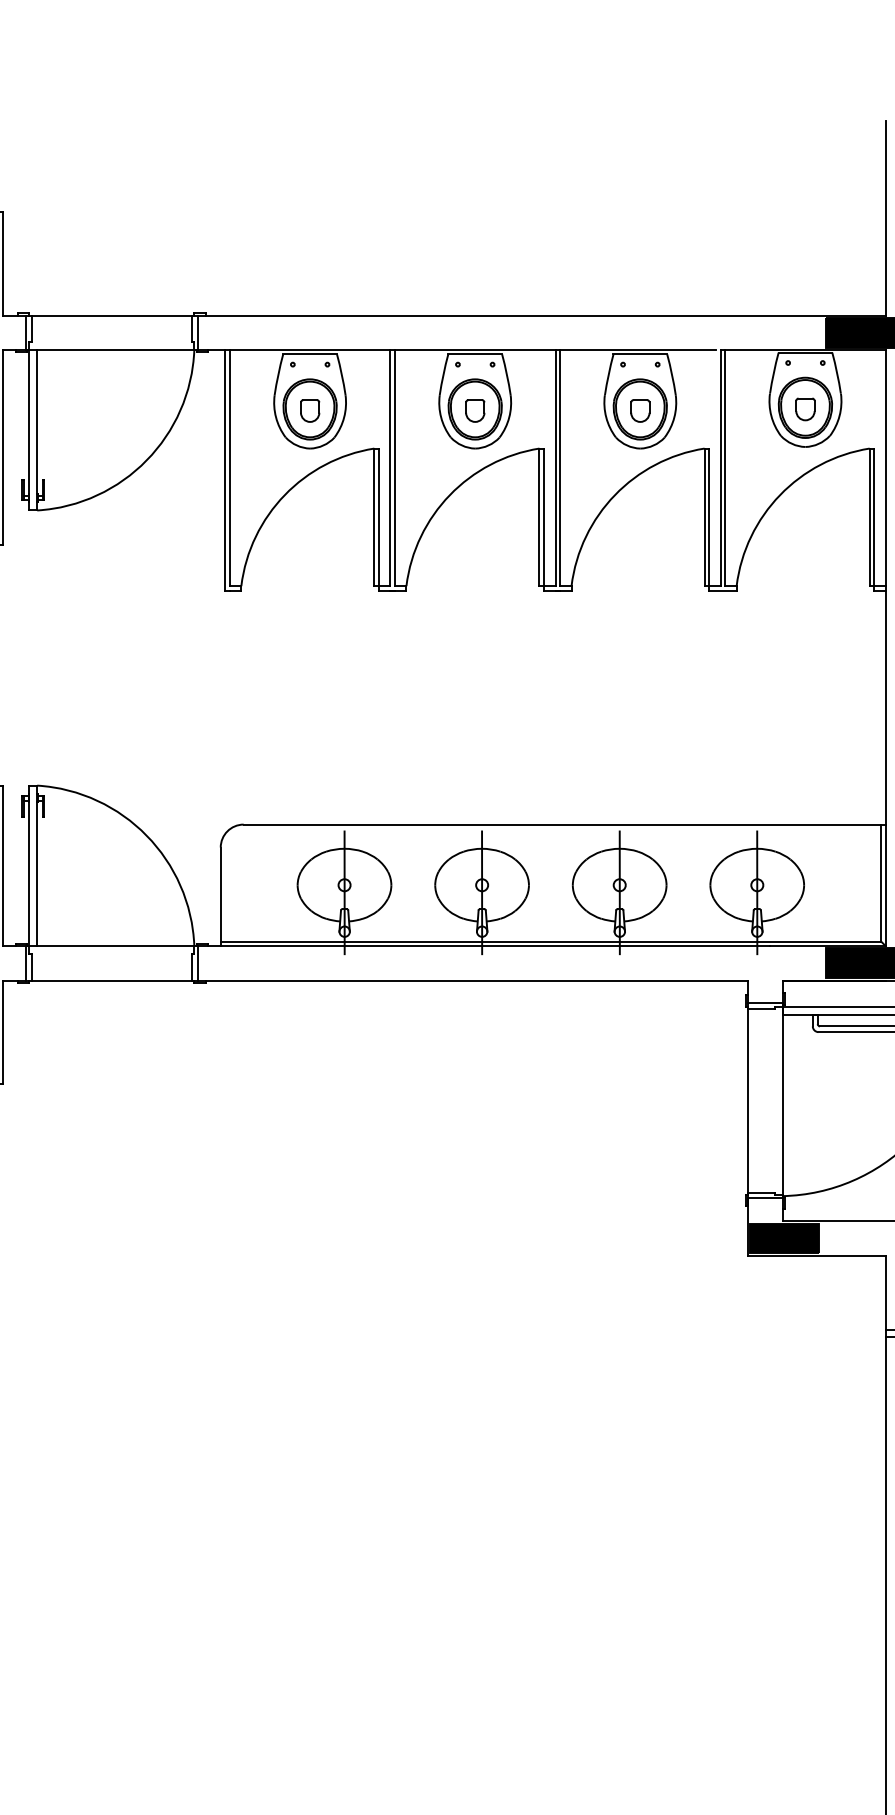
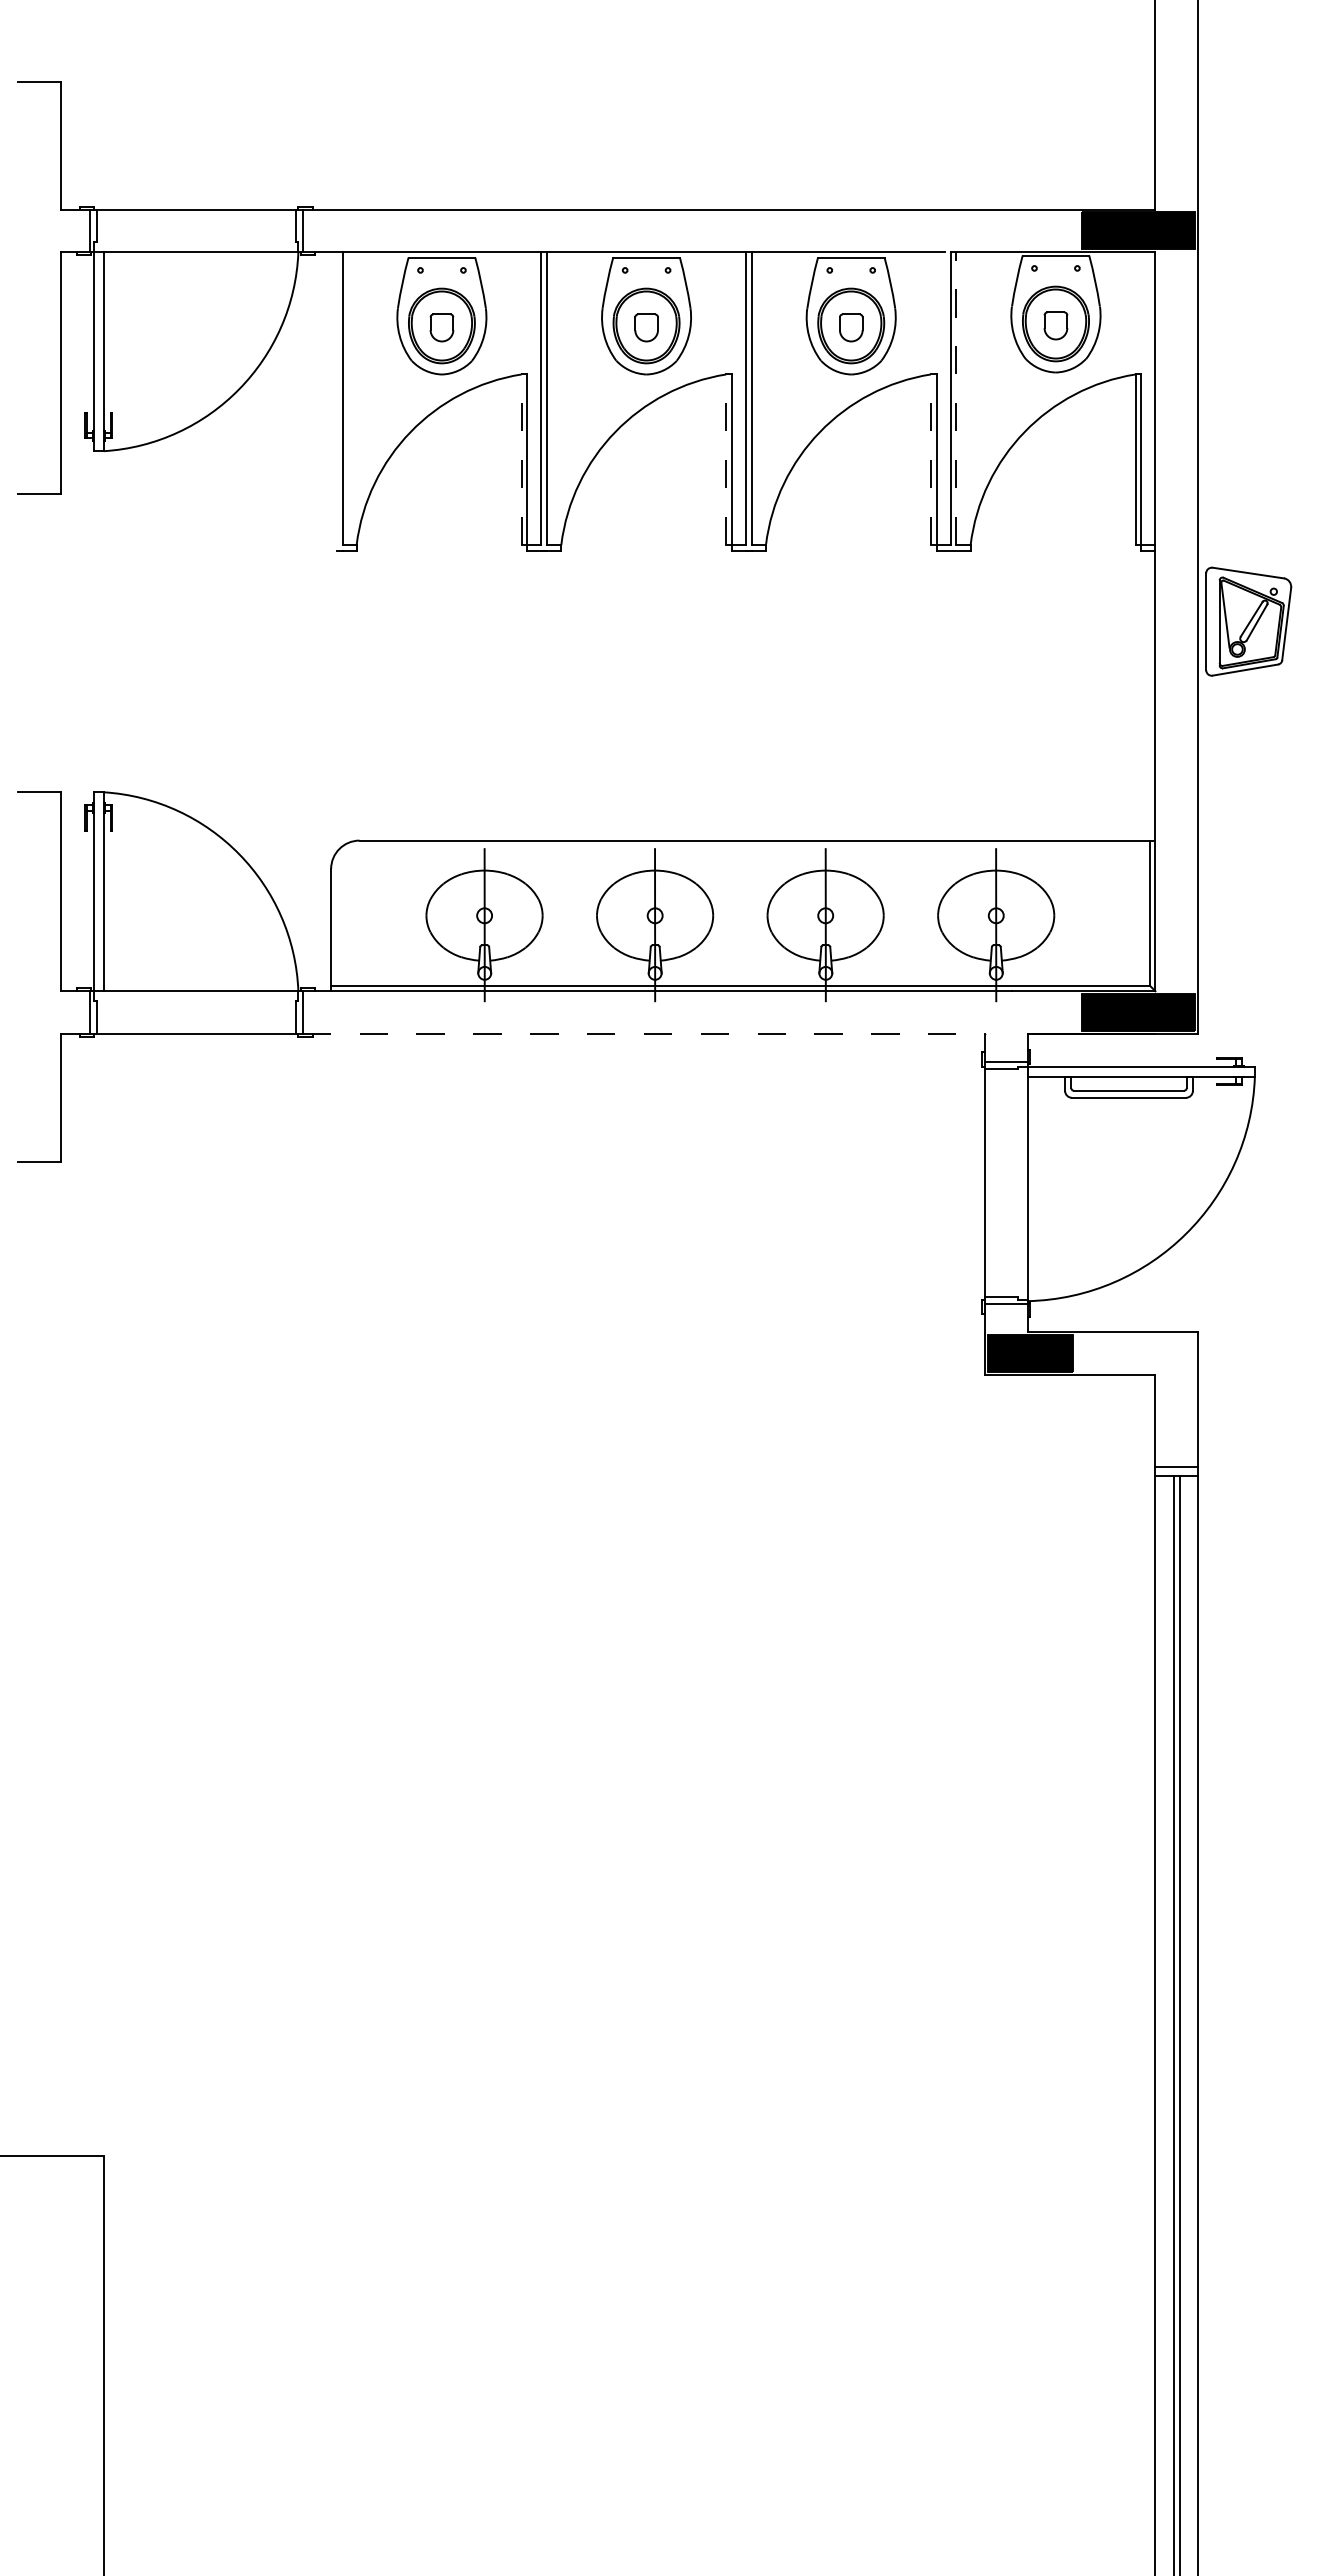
line: (725, 467) -> (956, 398), solid -> dashed
line: (225, 470) -> (336, 401), removed
line: (374, 517) -> (521, 459), solid -> dashed
line: (539, 517) -> (726, 459), solid -> dashed
line: (704, 517) -> (930, 459), solid -> dashed
line: (473, 980) -> (644, 1033), solid -> dashed

